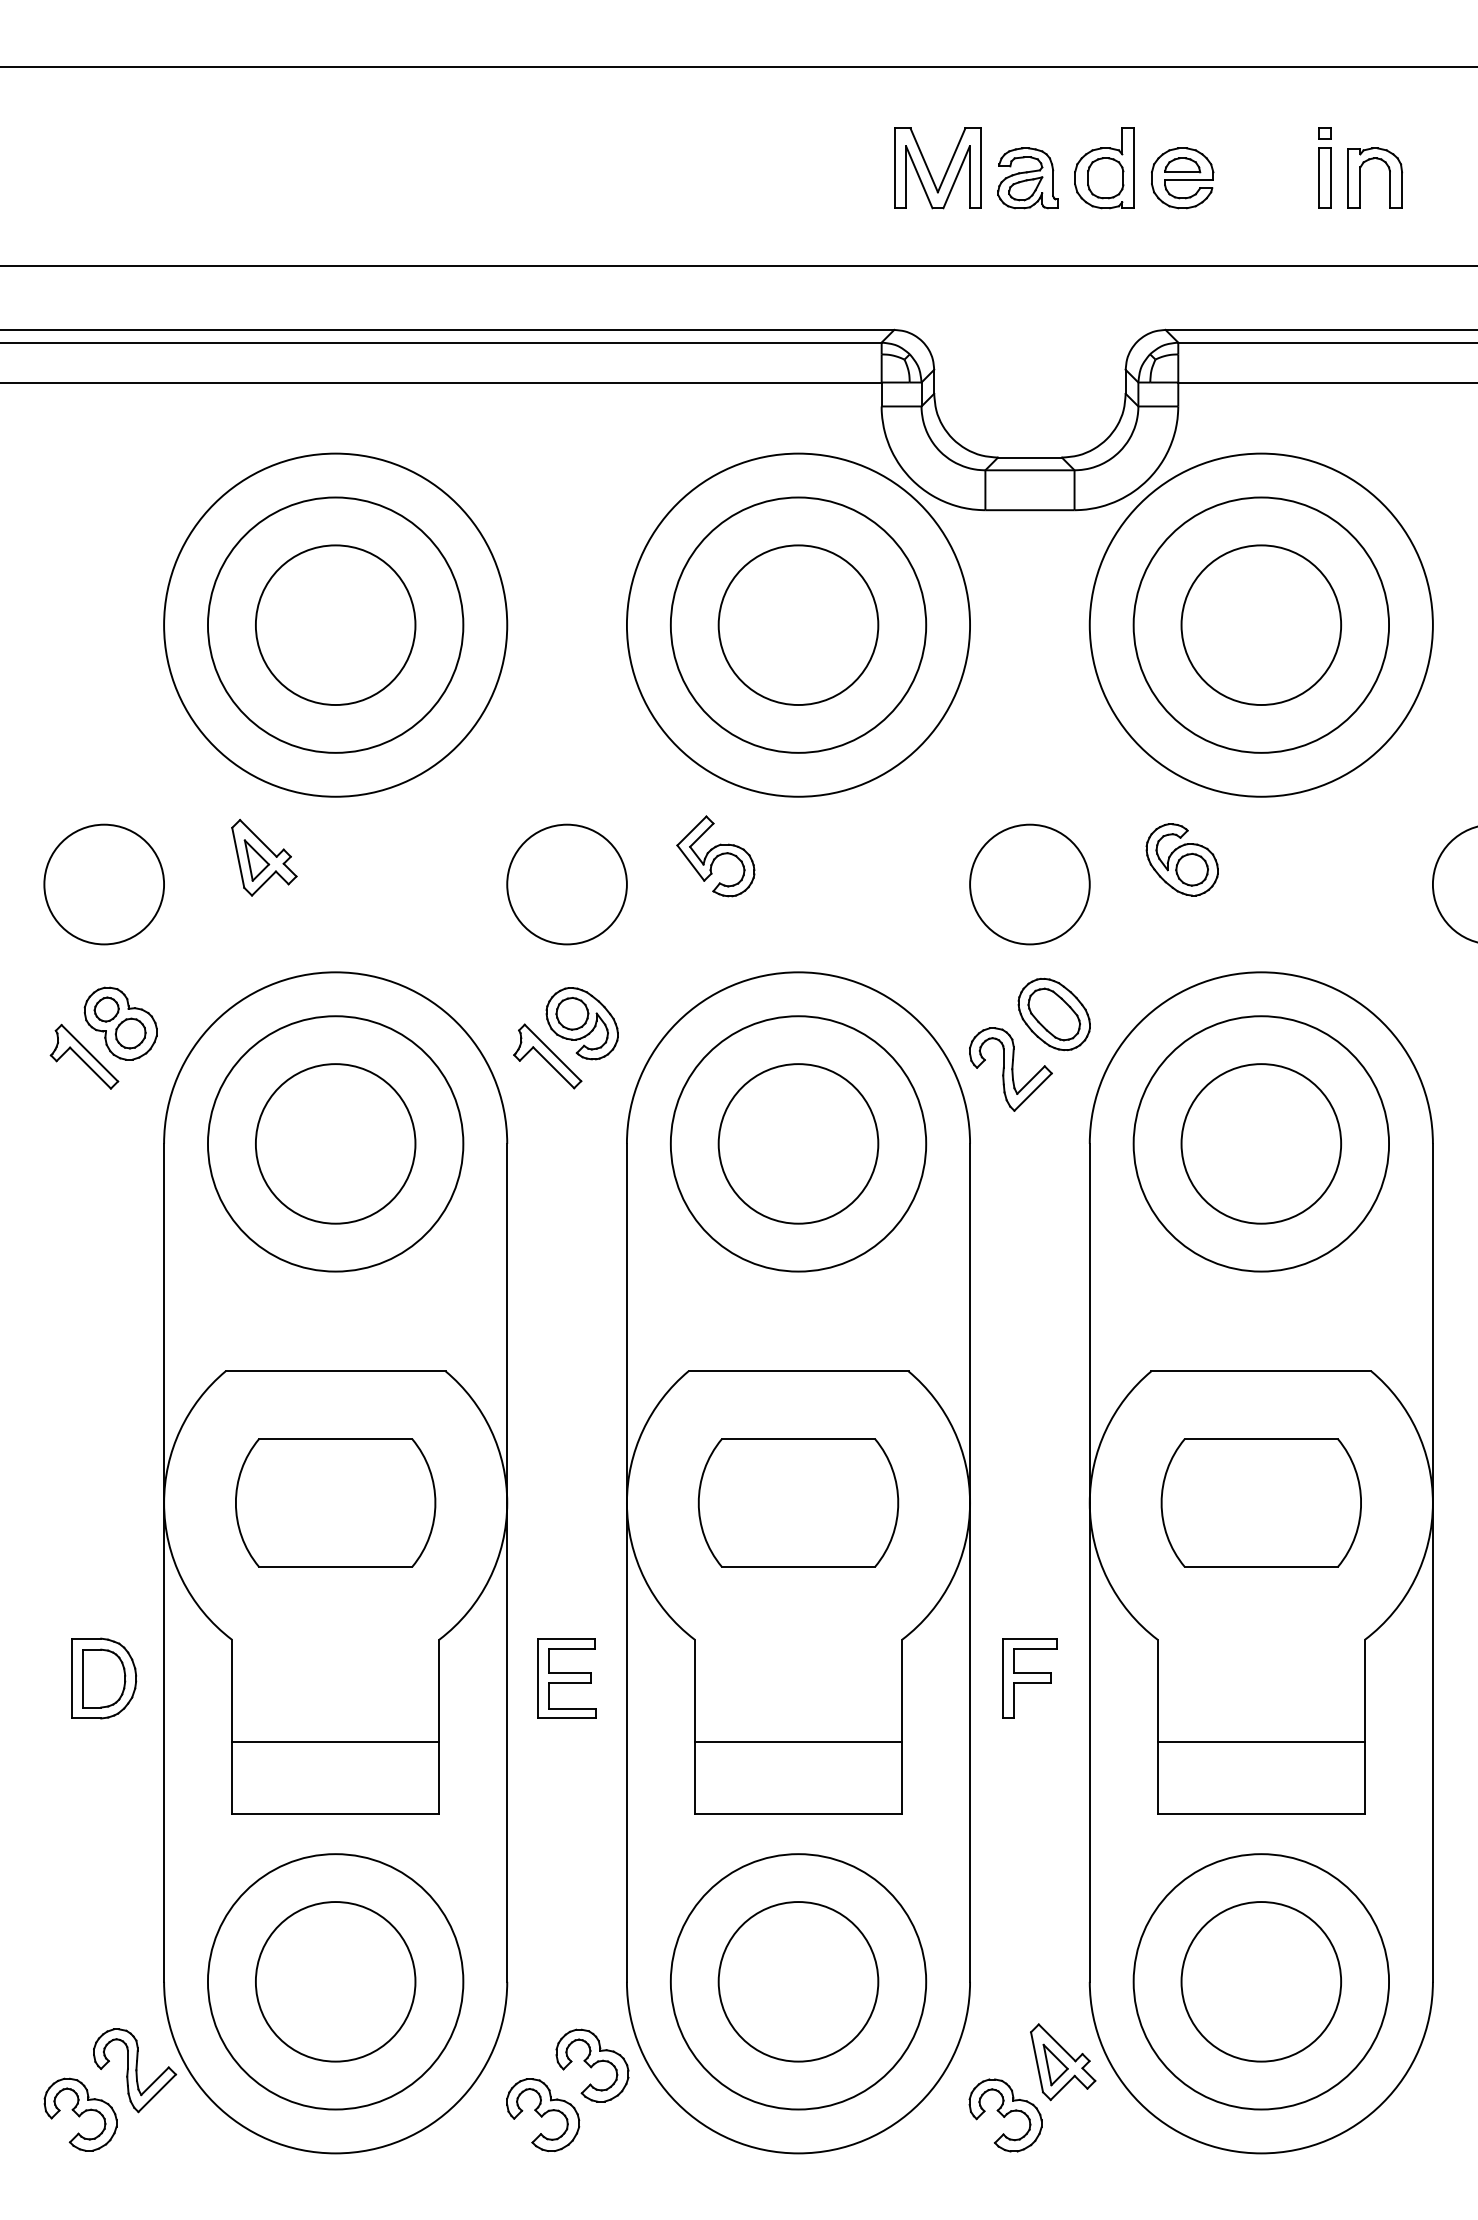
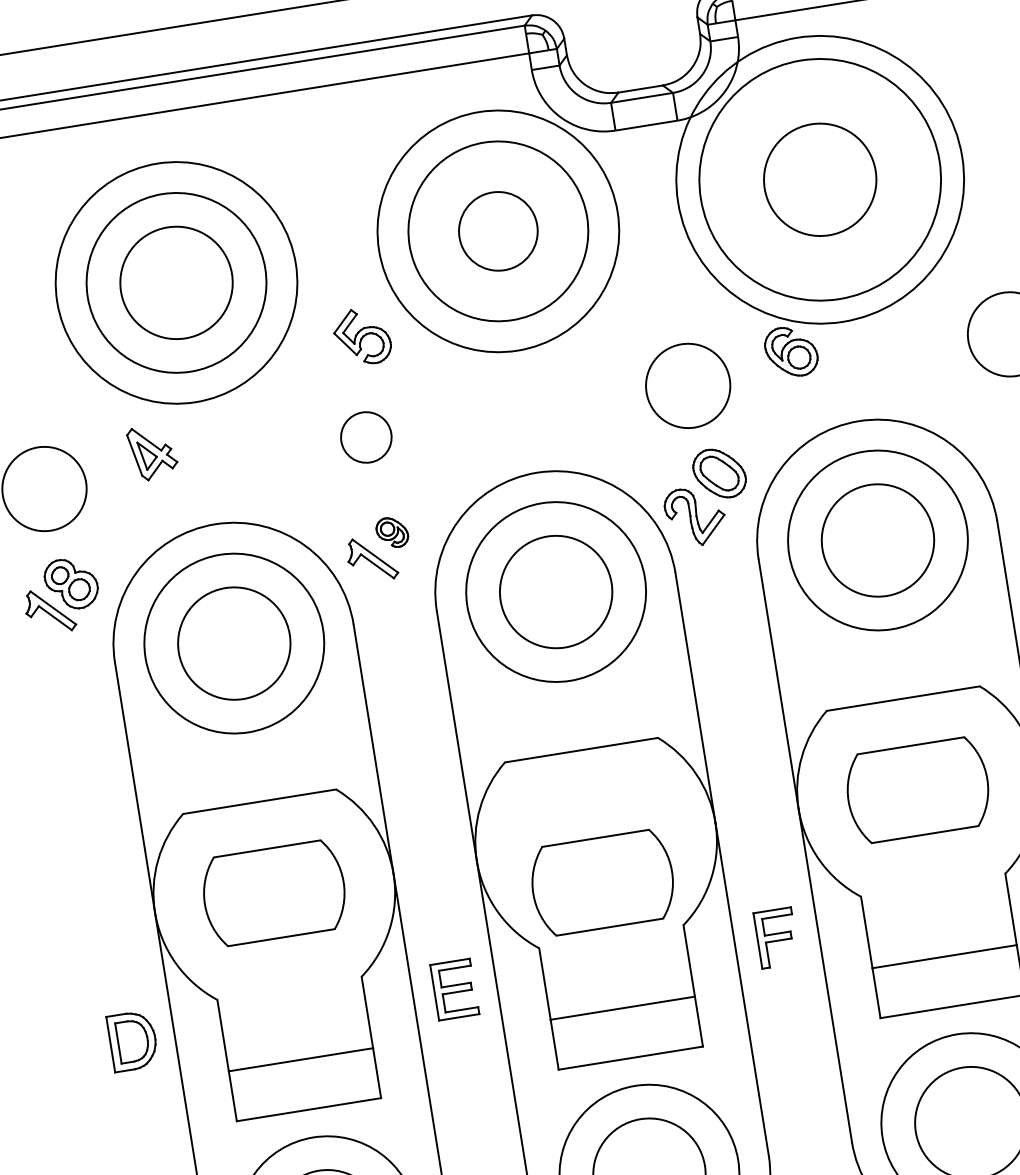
circle: (1261, 624) -> (820, 179), size x1.6
circle: (798, 625) -> (498, 231), size x0.7
part: (715, 856) -> (361, 336), moved
circle: (566, 884) -> (365, 437), size x0.6
part: (581, 1023) -> (391, 532), size x0.6
part: (798, 1502) -> (602, 882), moved

